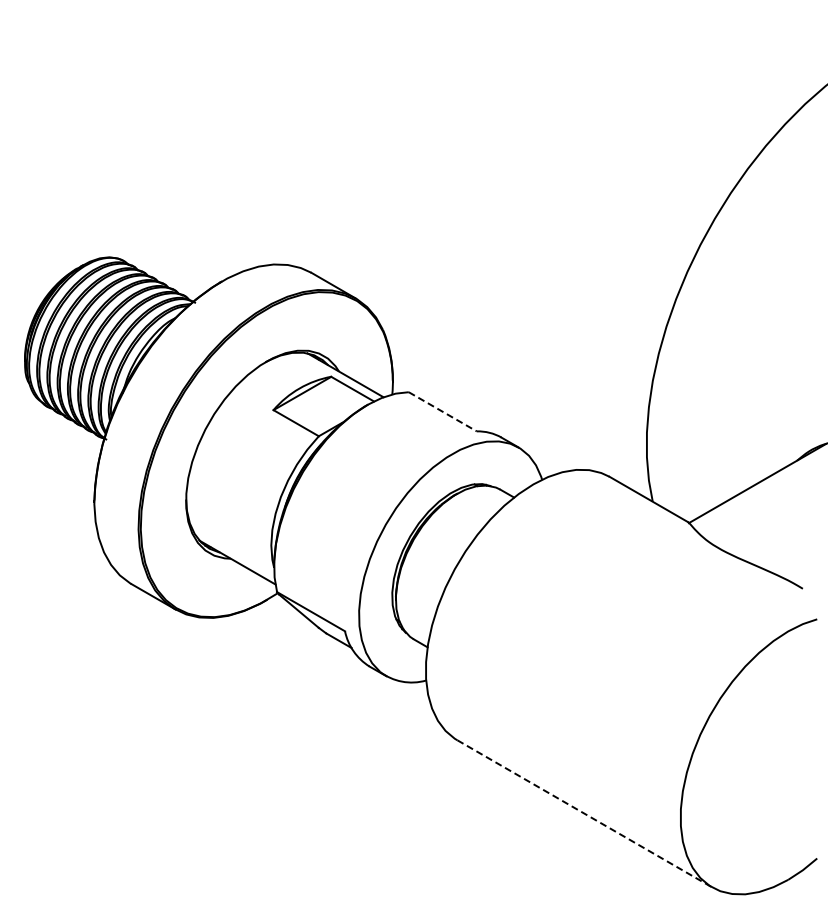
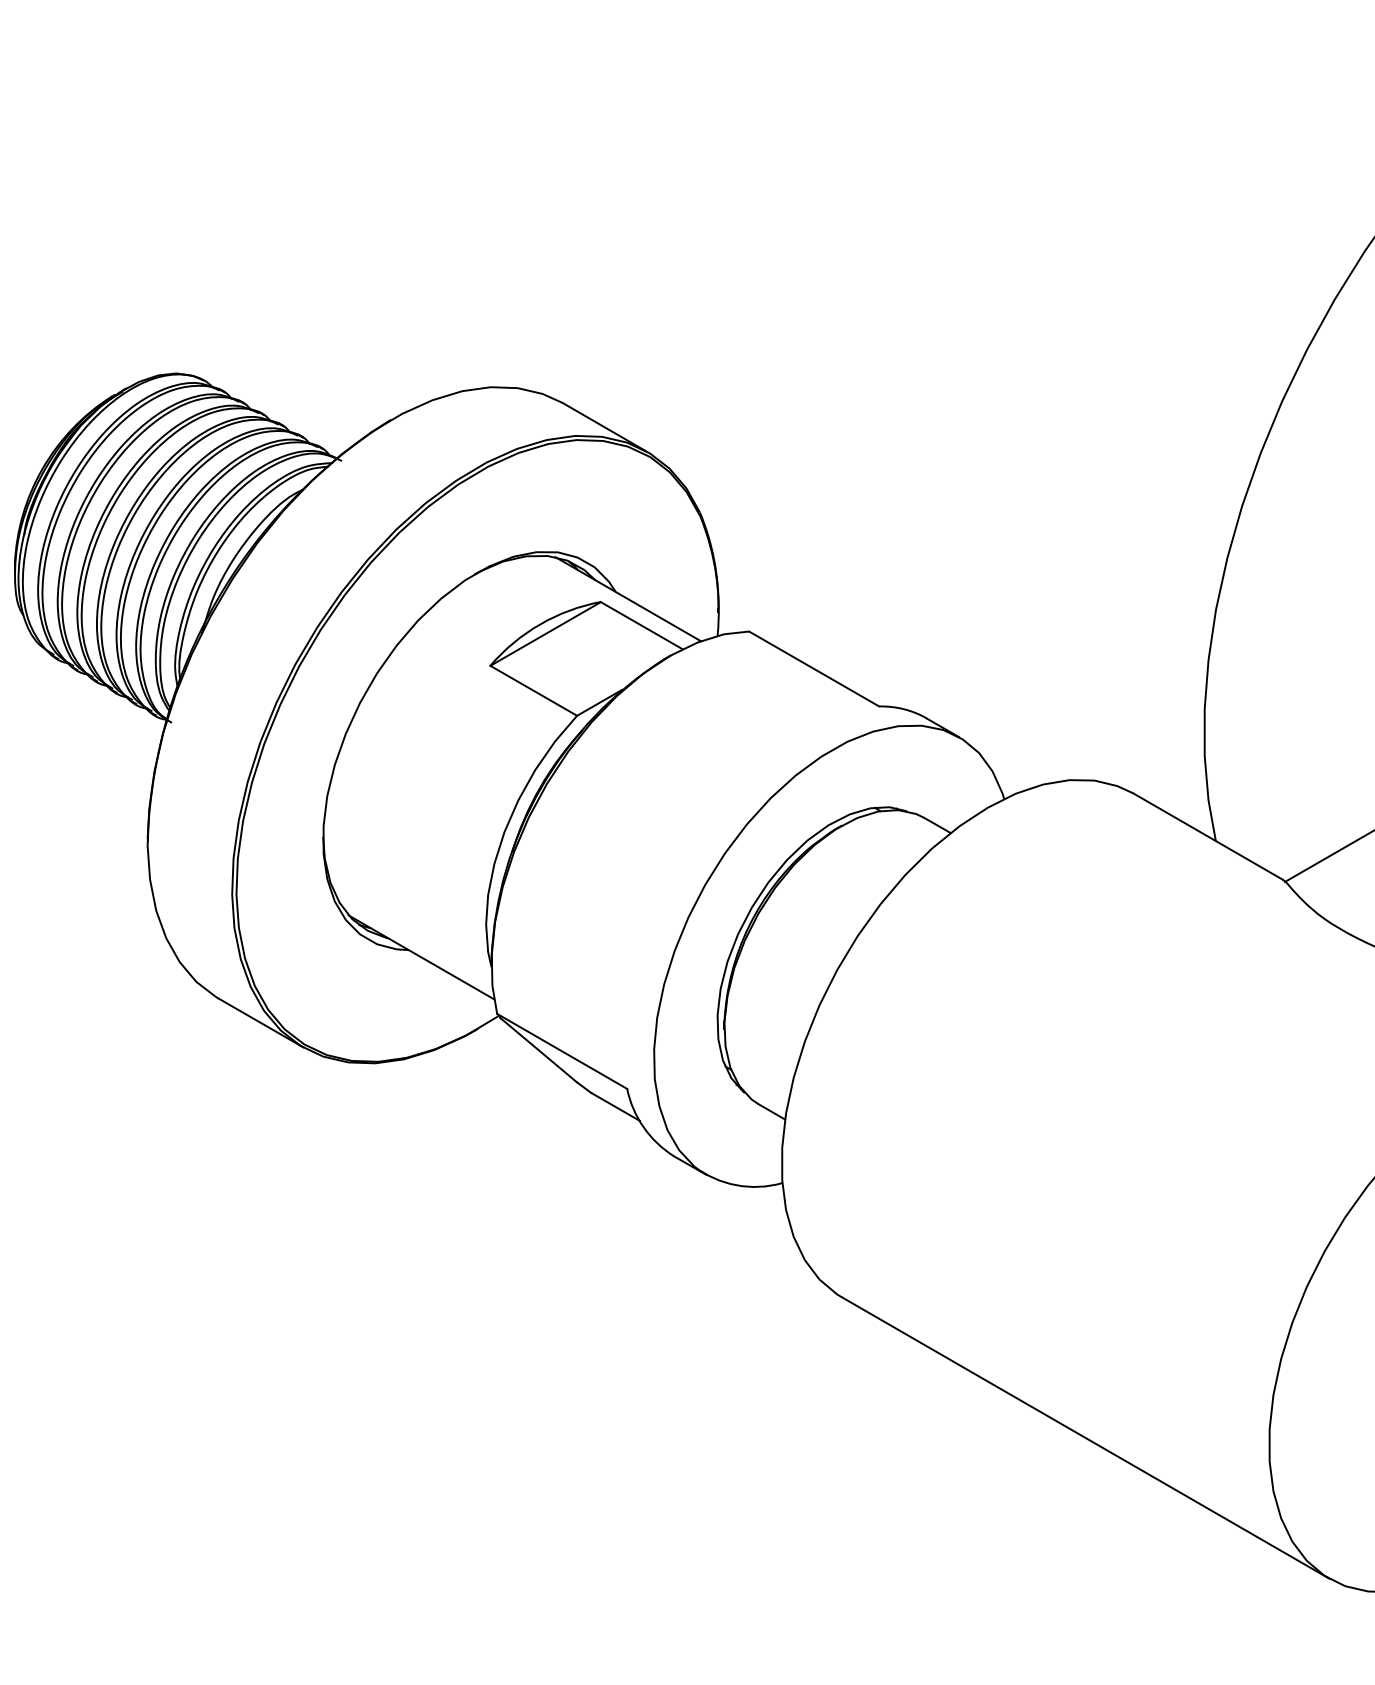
line: (443, 412) -> (815, 670), dashed -> solid
line: (585, 814) -> (1087, 1439), dashed -> solid

